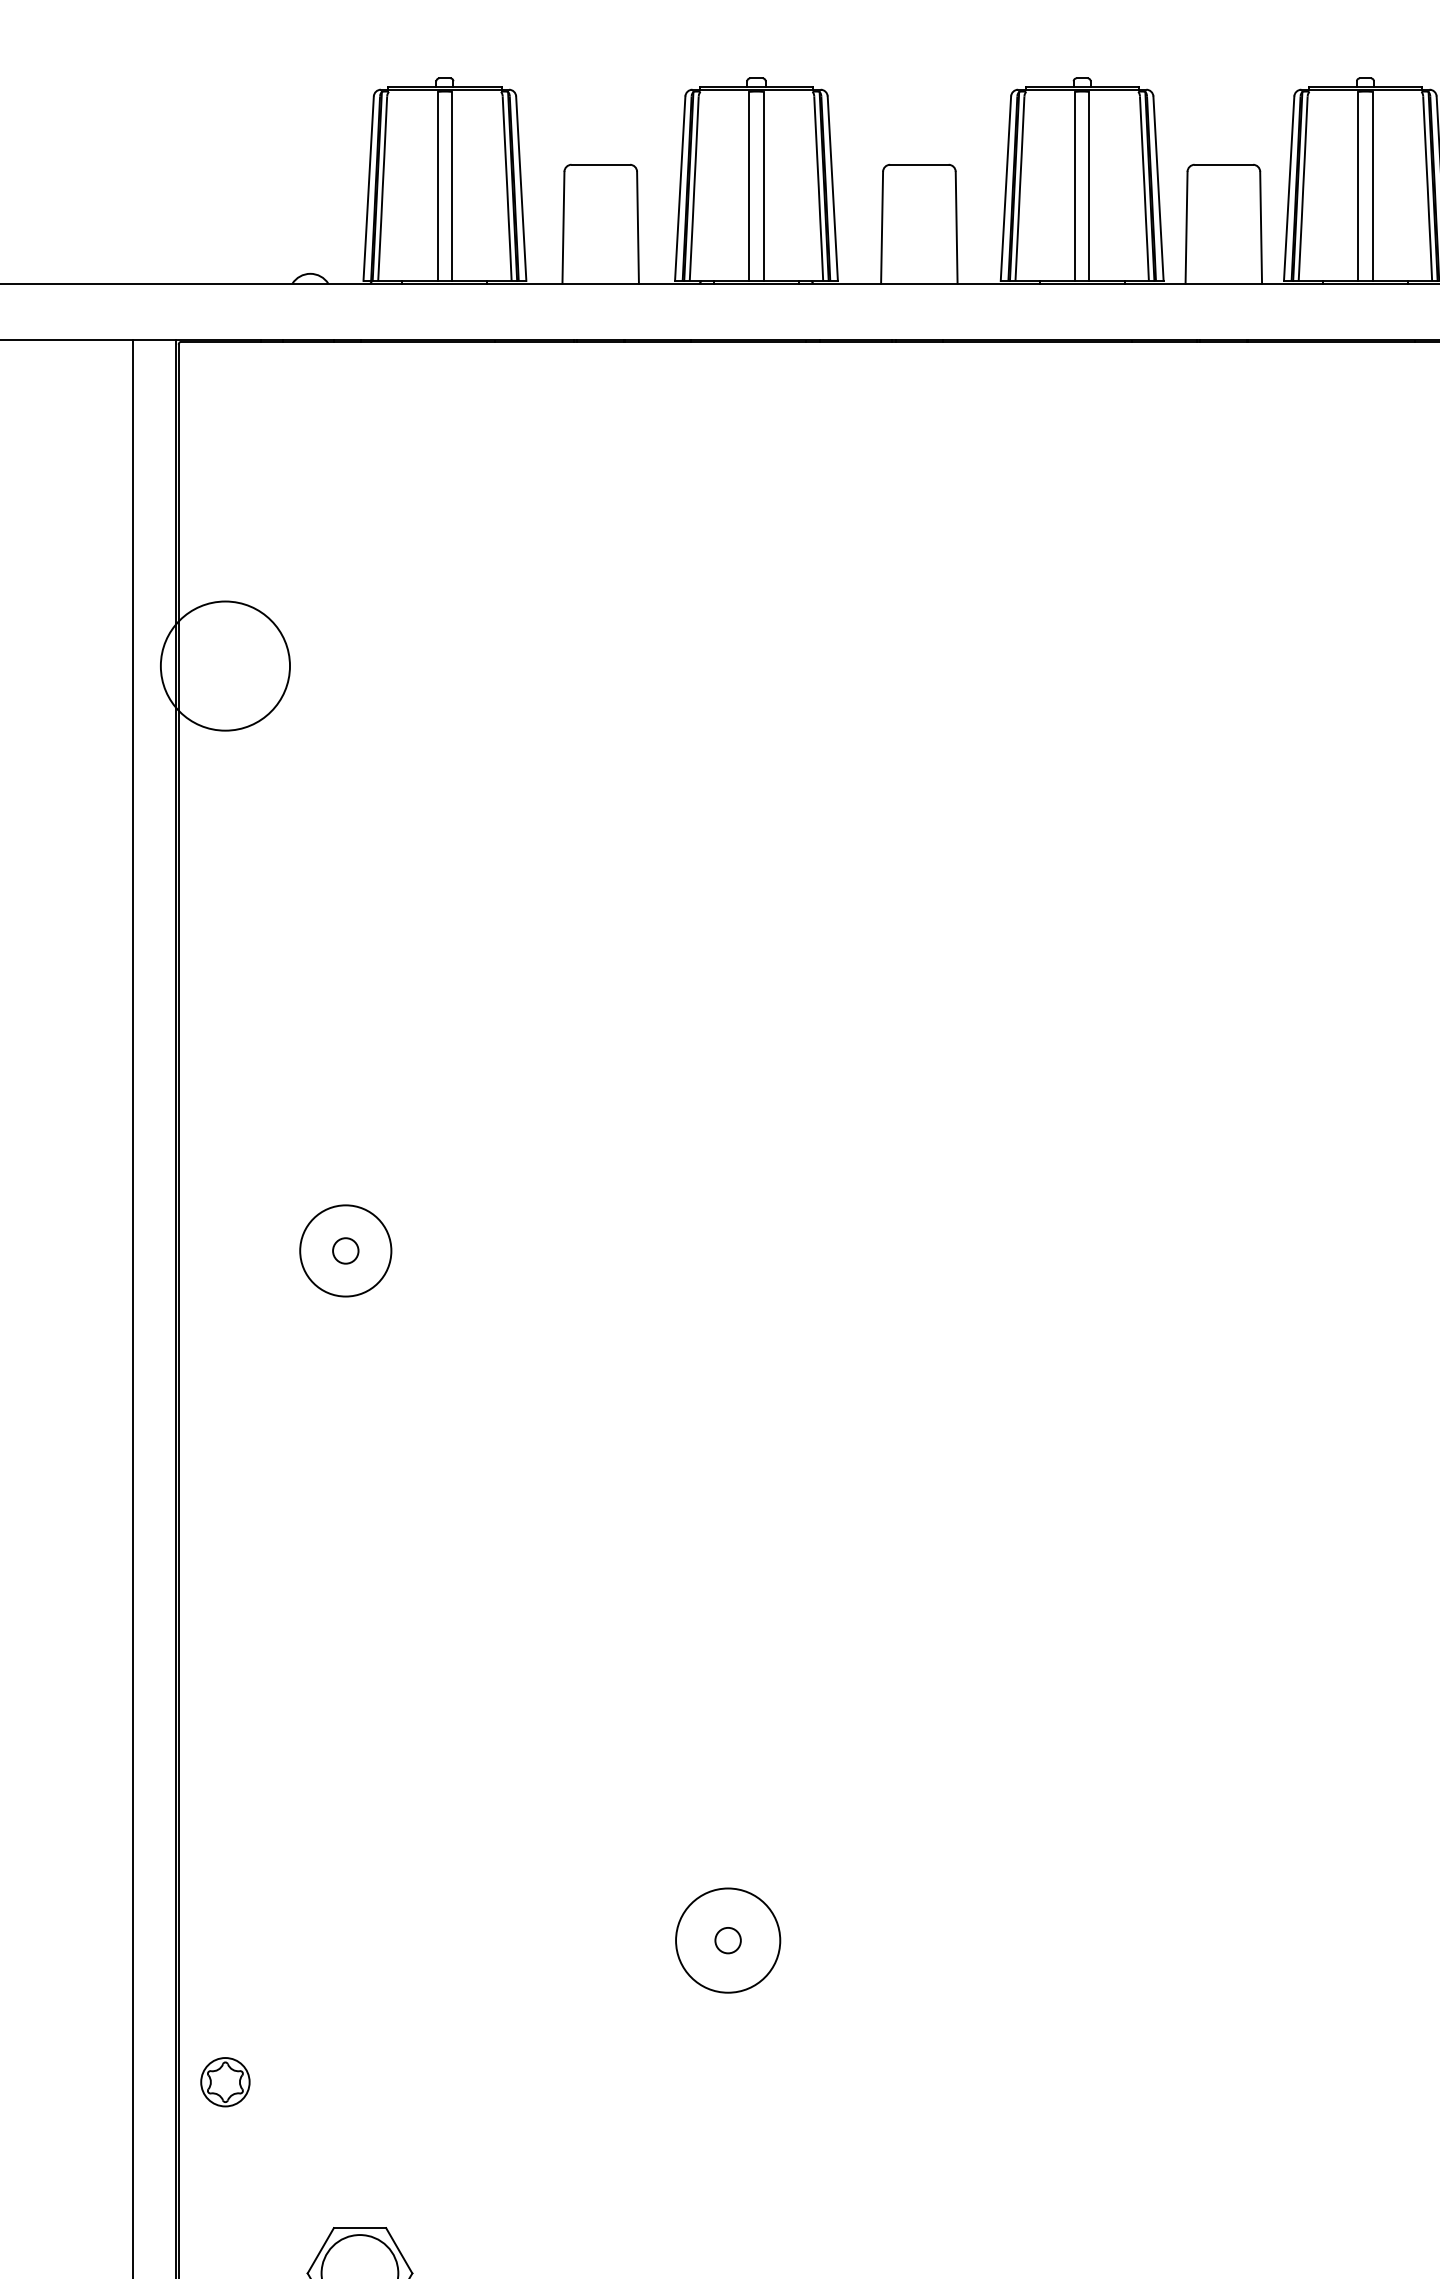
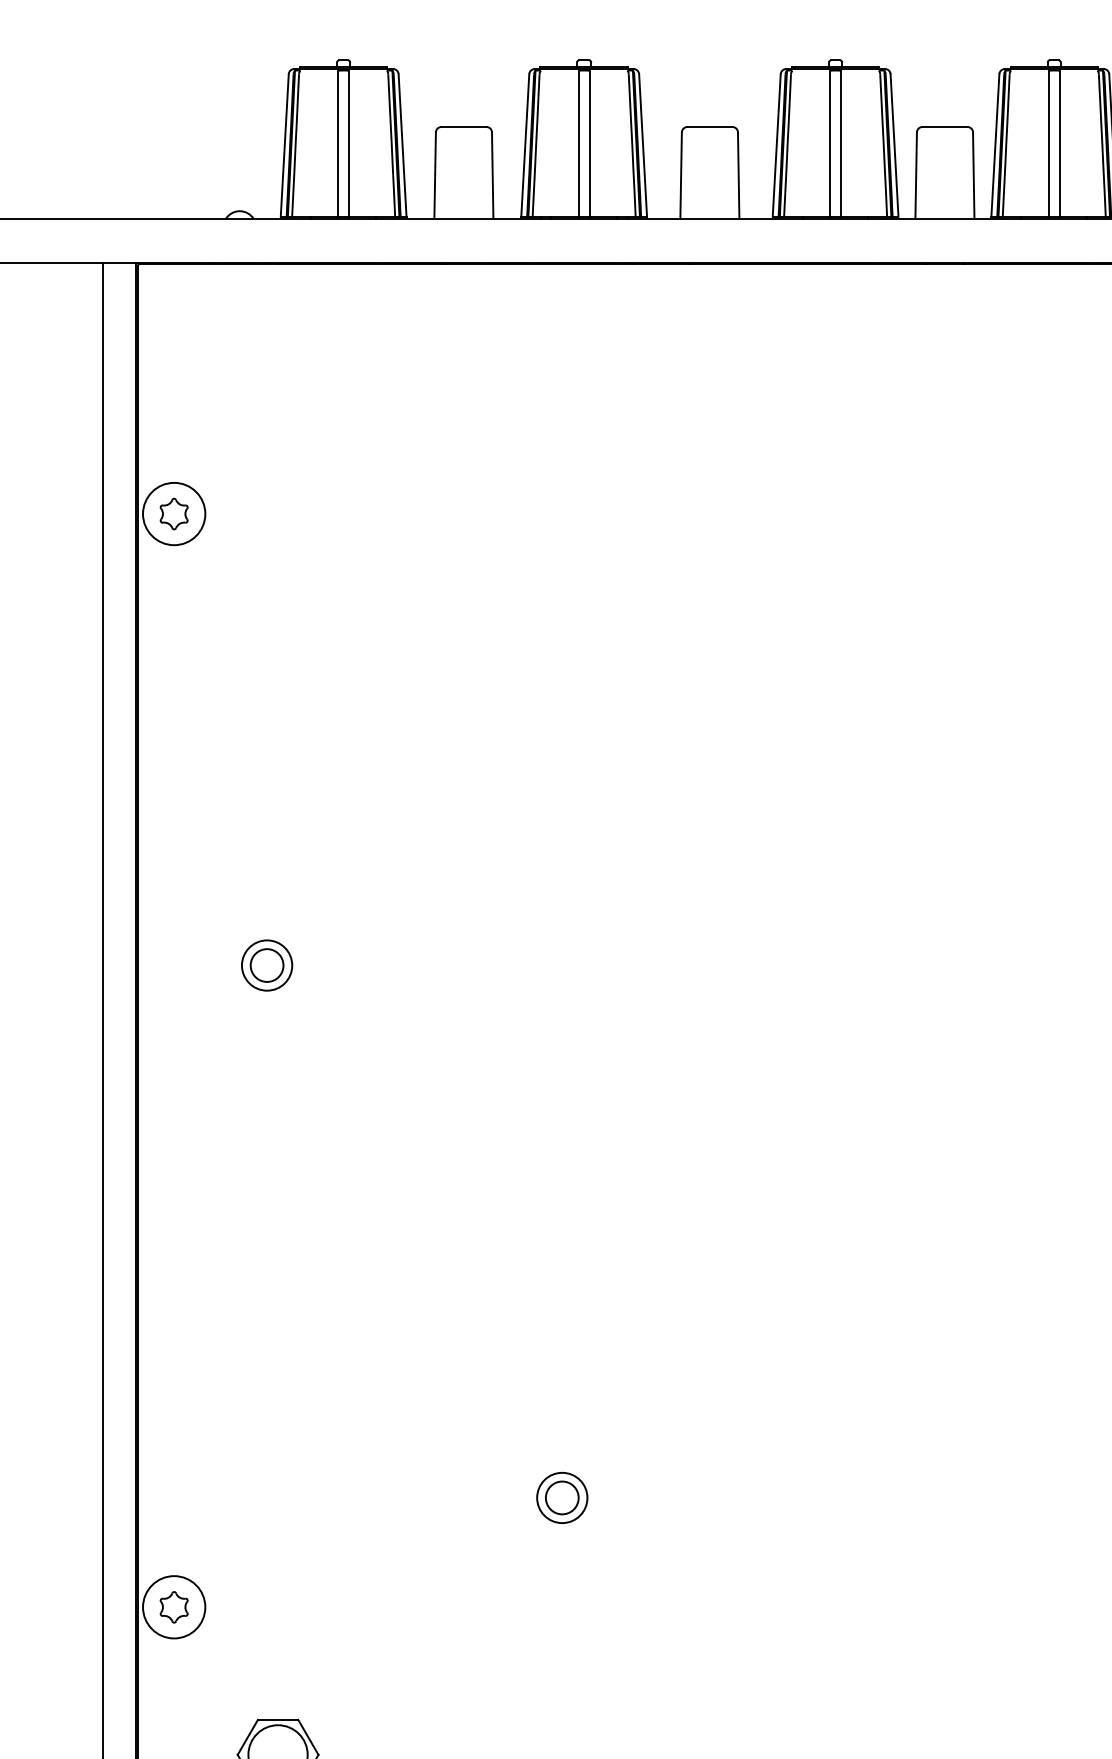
circle: (225, 665) -> (174, 513), size x0.62
part: (225, 665) -> (174, 513), added
circle: (345, 1250) -> (266, 965), size x0.71
circle: (345, 1250) -> (266, 965), size x1.67
circle: (727, 1940) -> (561, 1497), size x0.62
circle: (727, 1940) -> (561, 1497), size x1.67
circle: (225, 2081) -> (174, 1606), size x1.67

